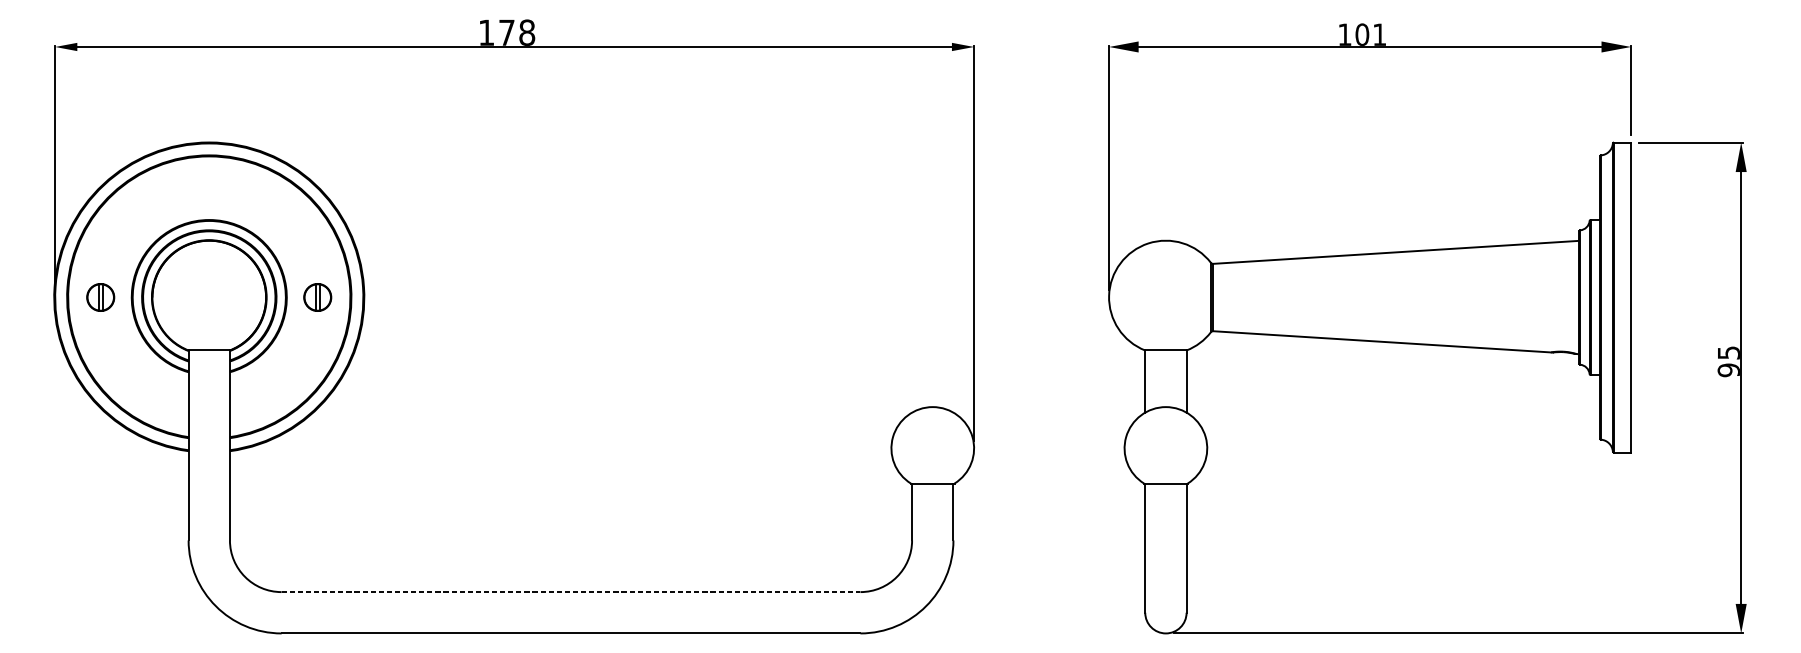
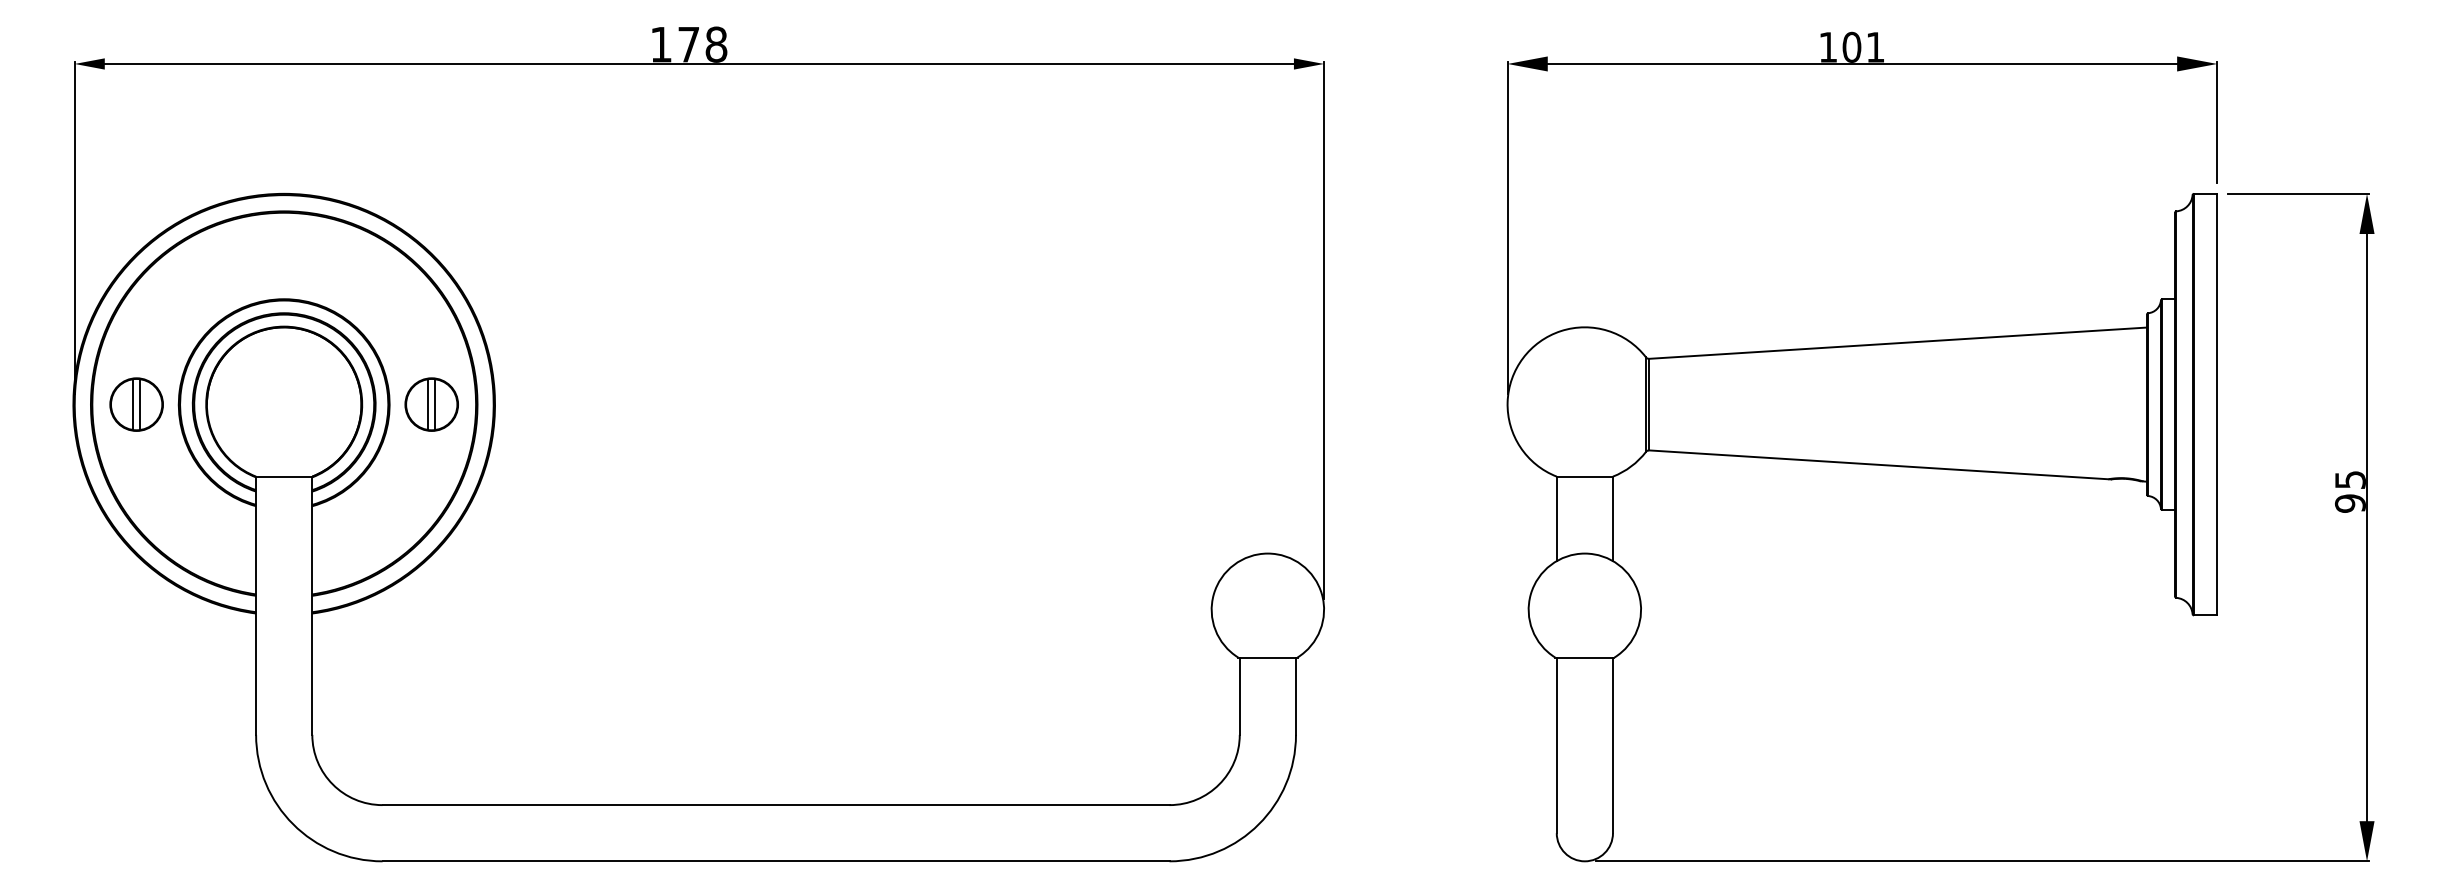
part: (100, 297) -> (136, 404), size x1.43
part: (317, 297) -> (431, 404), size x1.43
line: (571, 592) -> (776, 805), dashed -> solid

